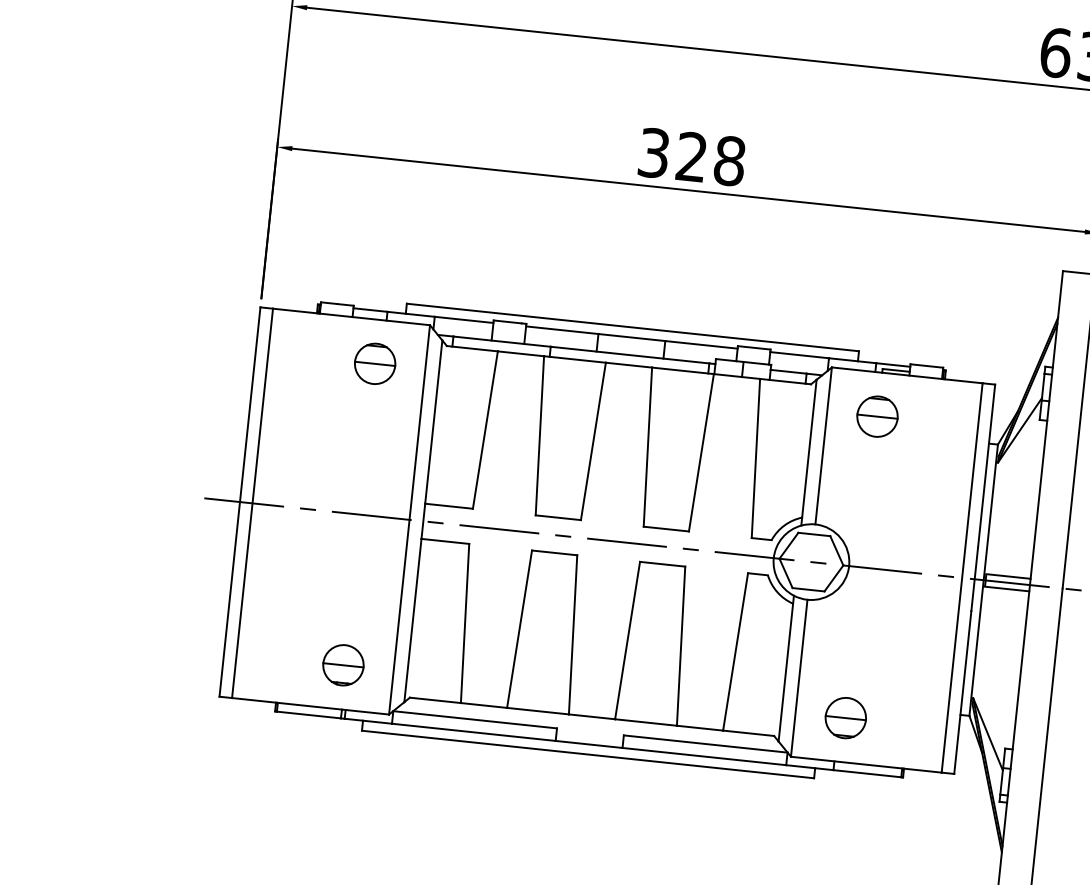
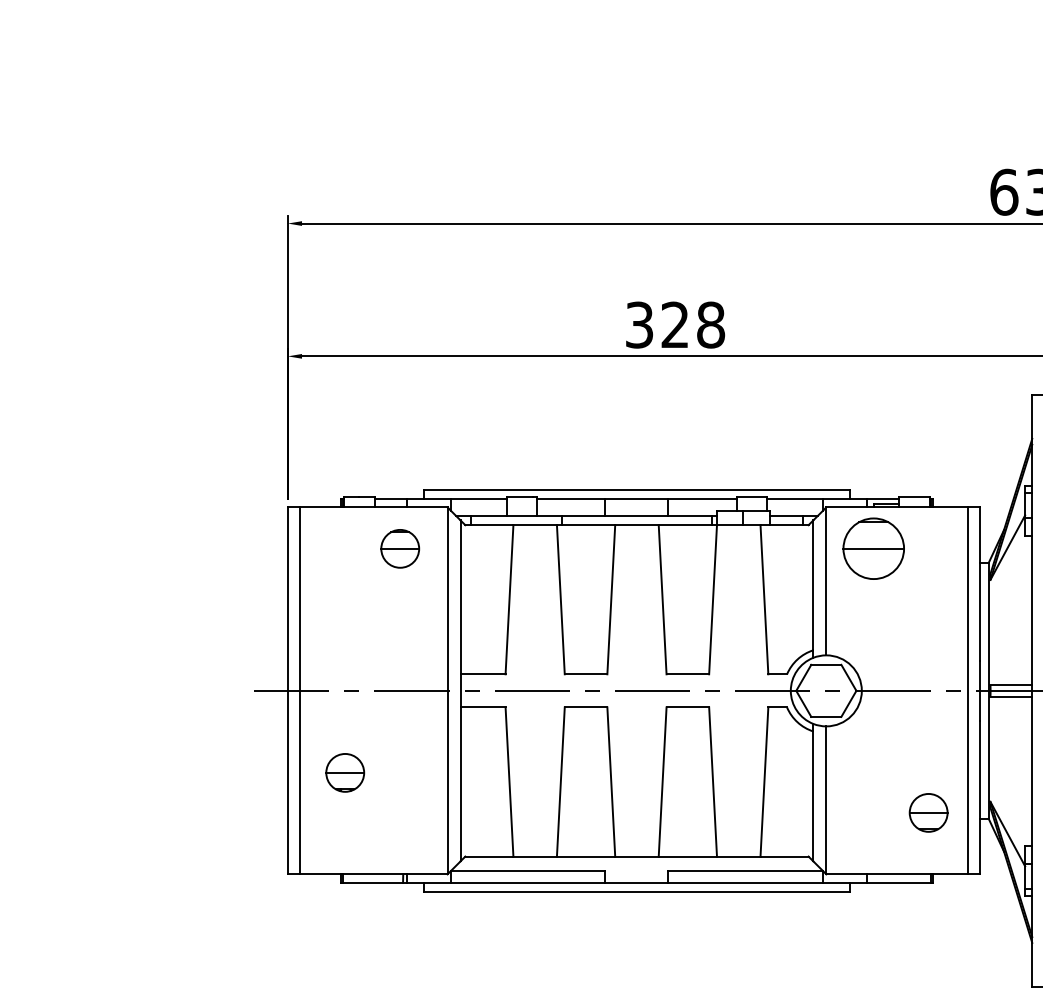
part: (877, 416) -> (873, 548), size x1.6
part: (343, 664) -> (345, 772), moved
part: (845, 717) -> (928, 812), moved

